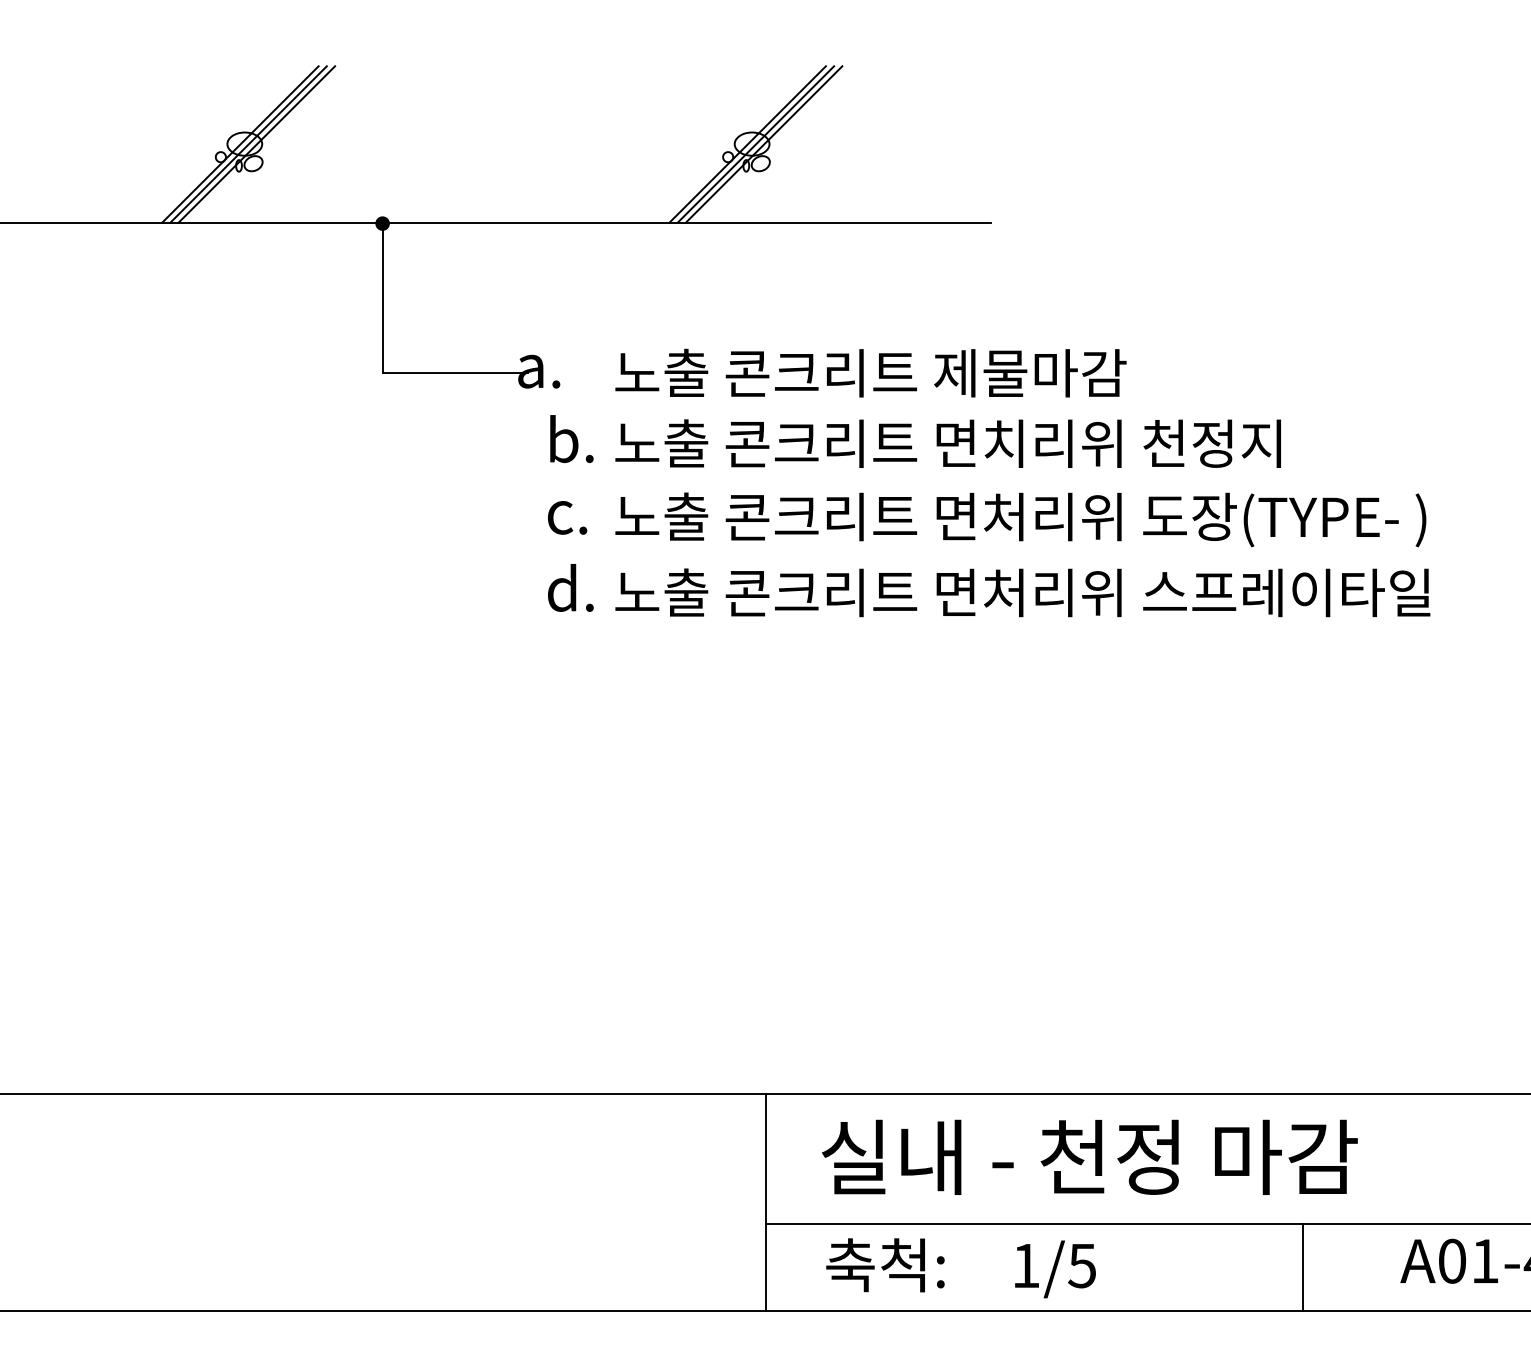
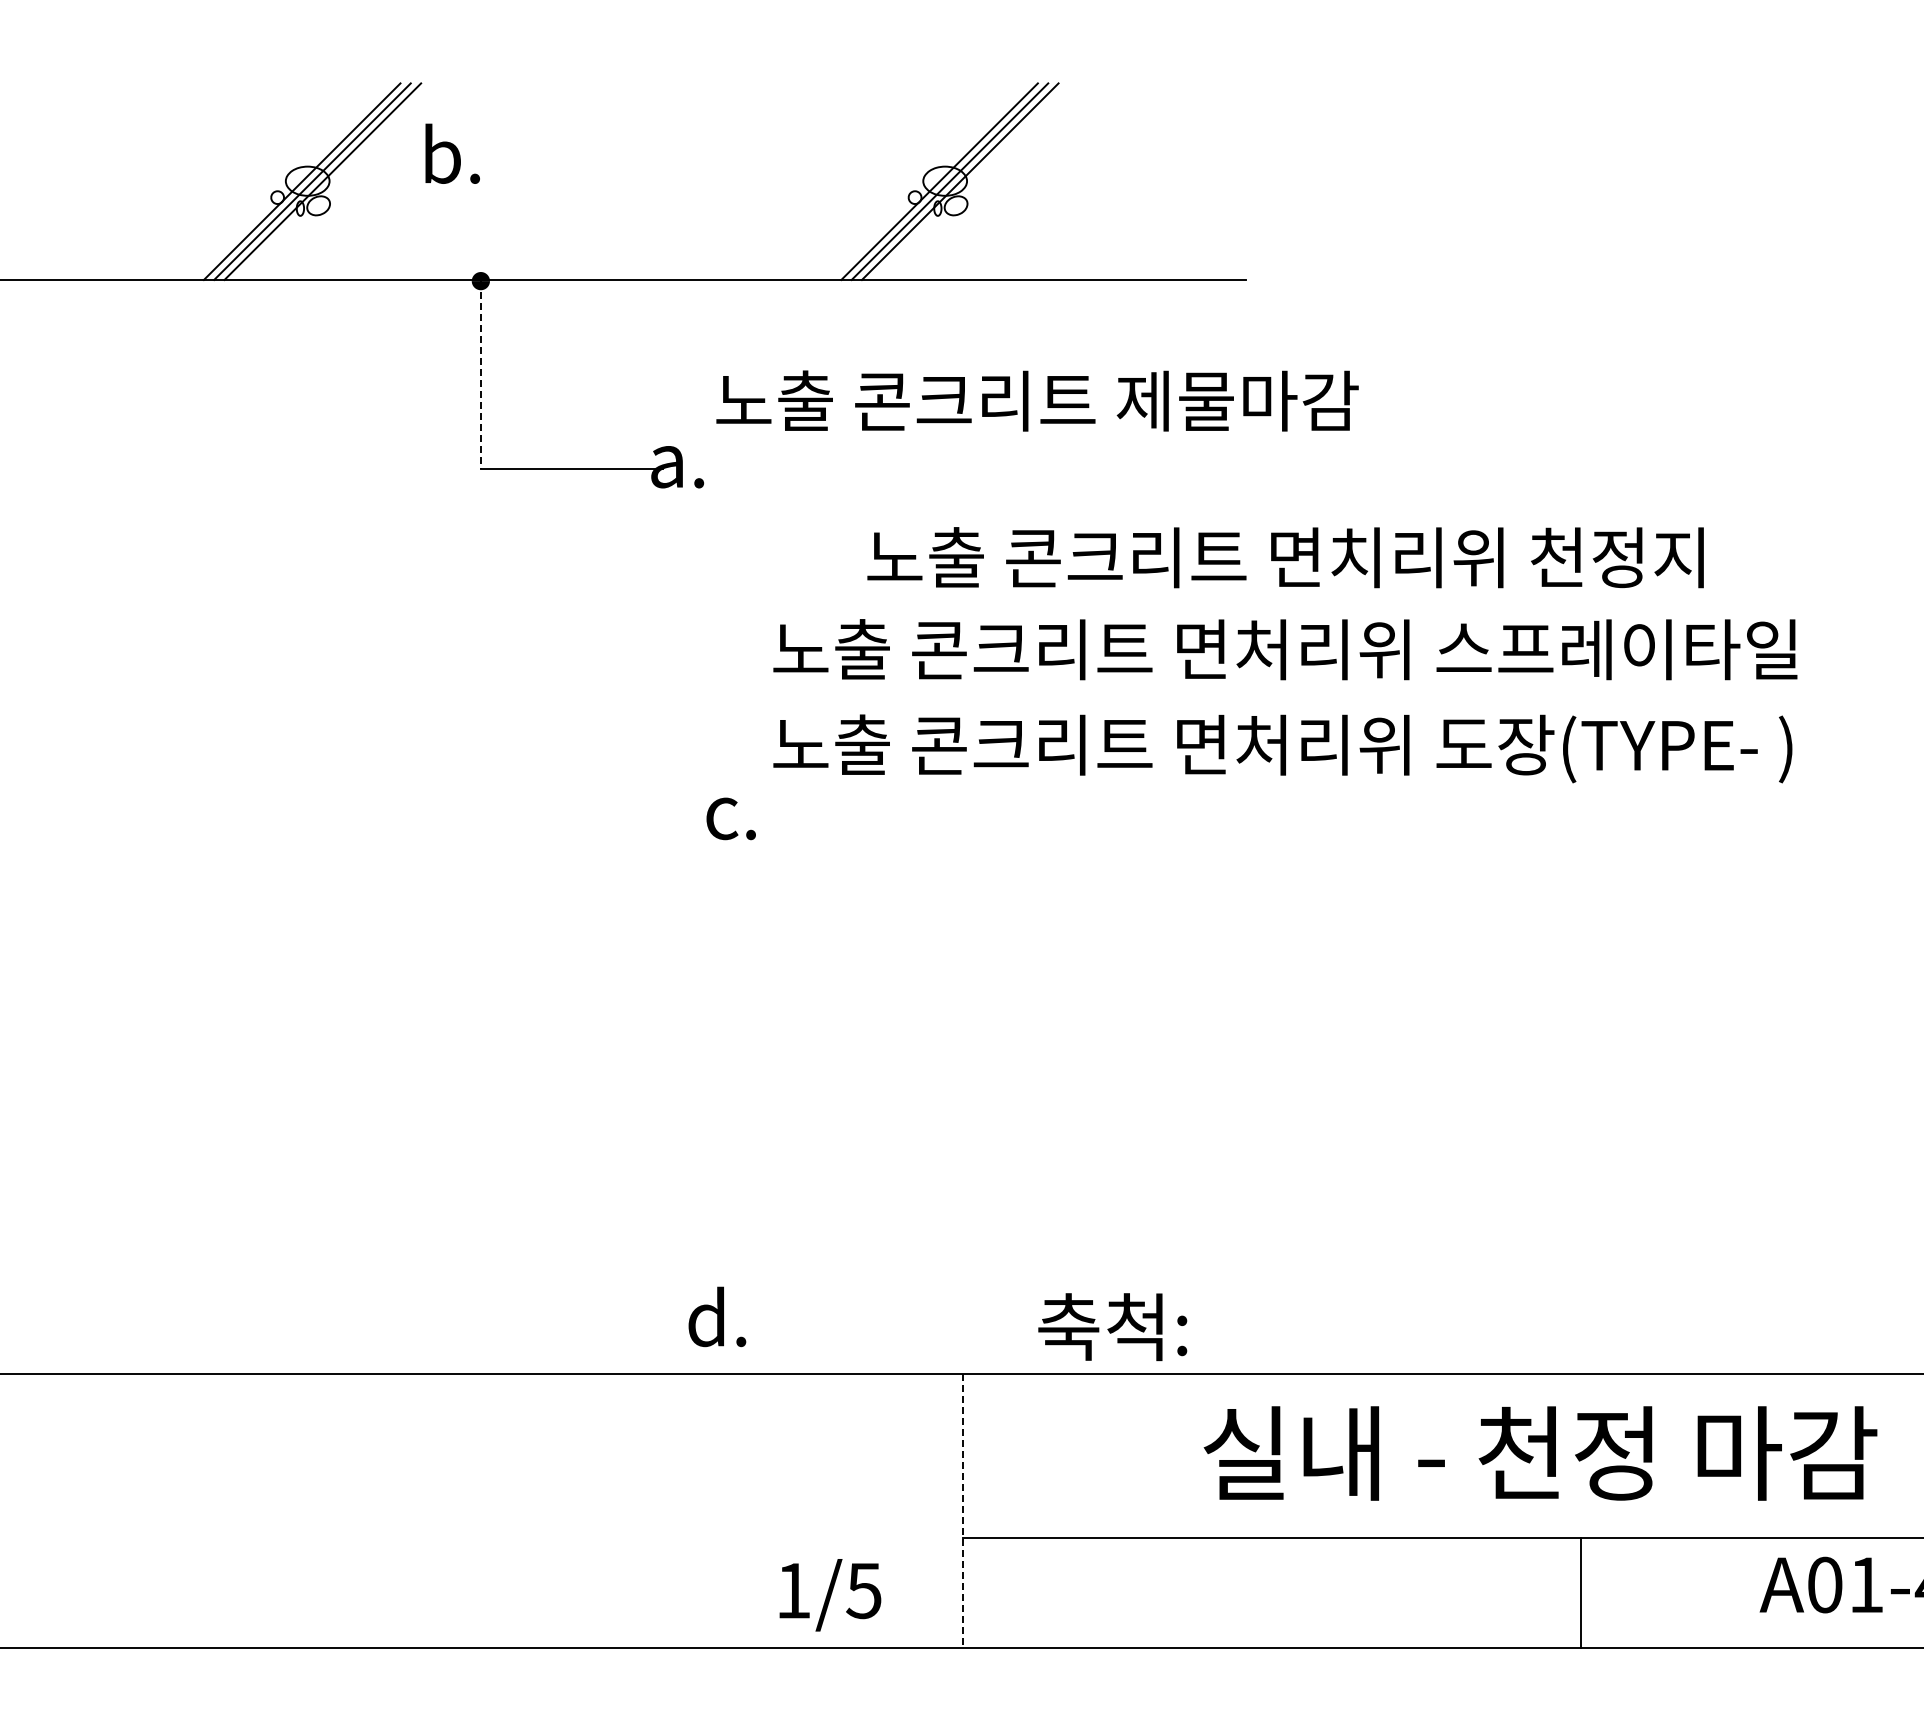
line: (382, 297) -> (480, 374), solid -> dashed
text: (870, 372) -> (1037, 400), moved
text: (571, 438) -> (452, 153), moved
text: (948, 443) -> (1285, 557), moved
text: (566, 517) -> (730, 818), moved
text: (1286, 519) -> (1616, 653), 노출 콘크리트 면처리위 도장(TYPE- ) -> 노출 콘크리트 면처리위 스프레이타일
text: (570, 587) -> (717, 1316), moved
text: (1286, 595) -> (1616, 748), 노출 콘크리트 면처리위 스프레이타일 -> 노출 콘크리트 면처리위 도장(TYPE- )
text: (1089, 1157) -> (1540, 1453), moved
line: (766, 1202) -> (963, 1511), solid -> dashed
text: (885, 1265) -> (1112, 1327), moved
line: (1303, 1267) -> (1580, 1592), moved
text: (1055, 1269) -> (830, 1595), moved

